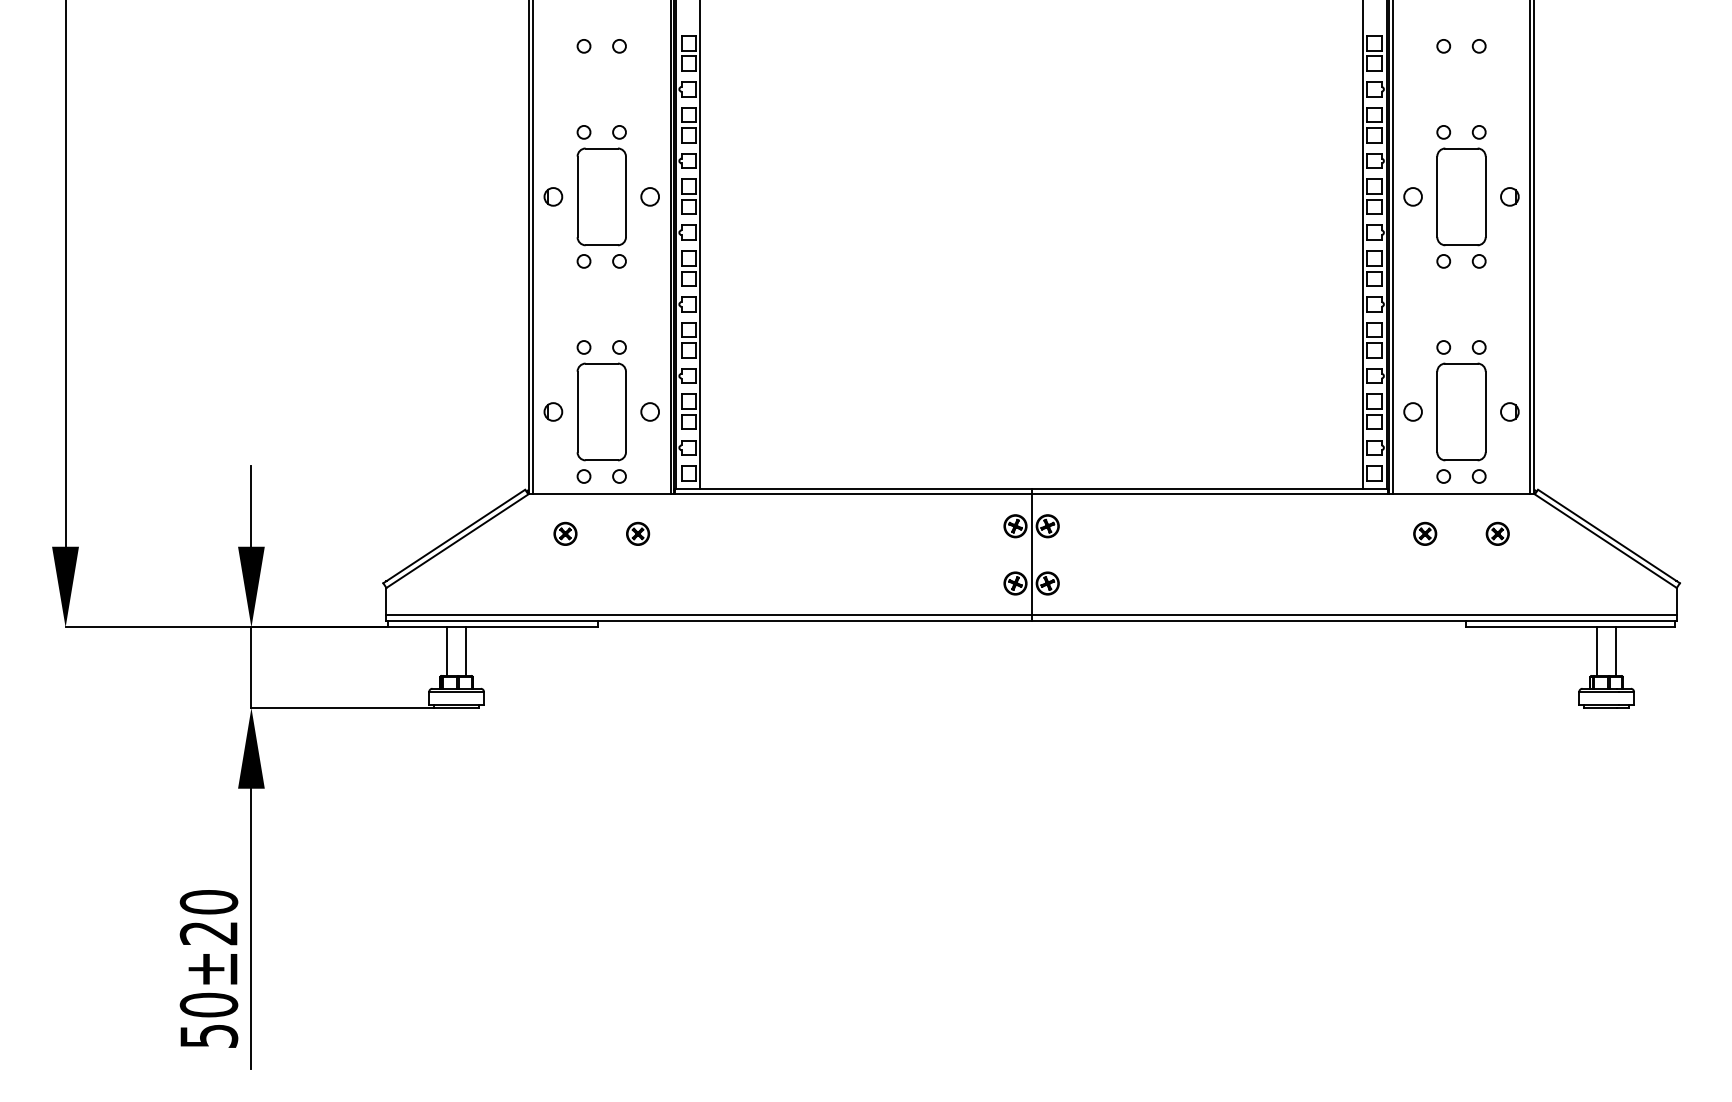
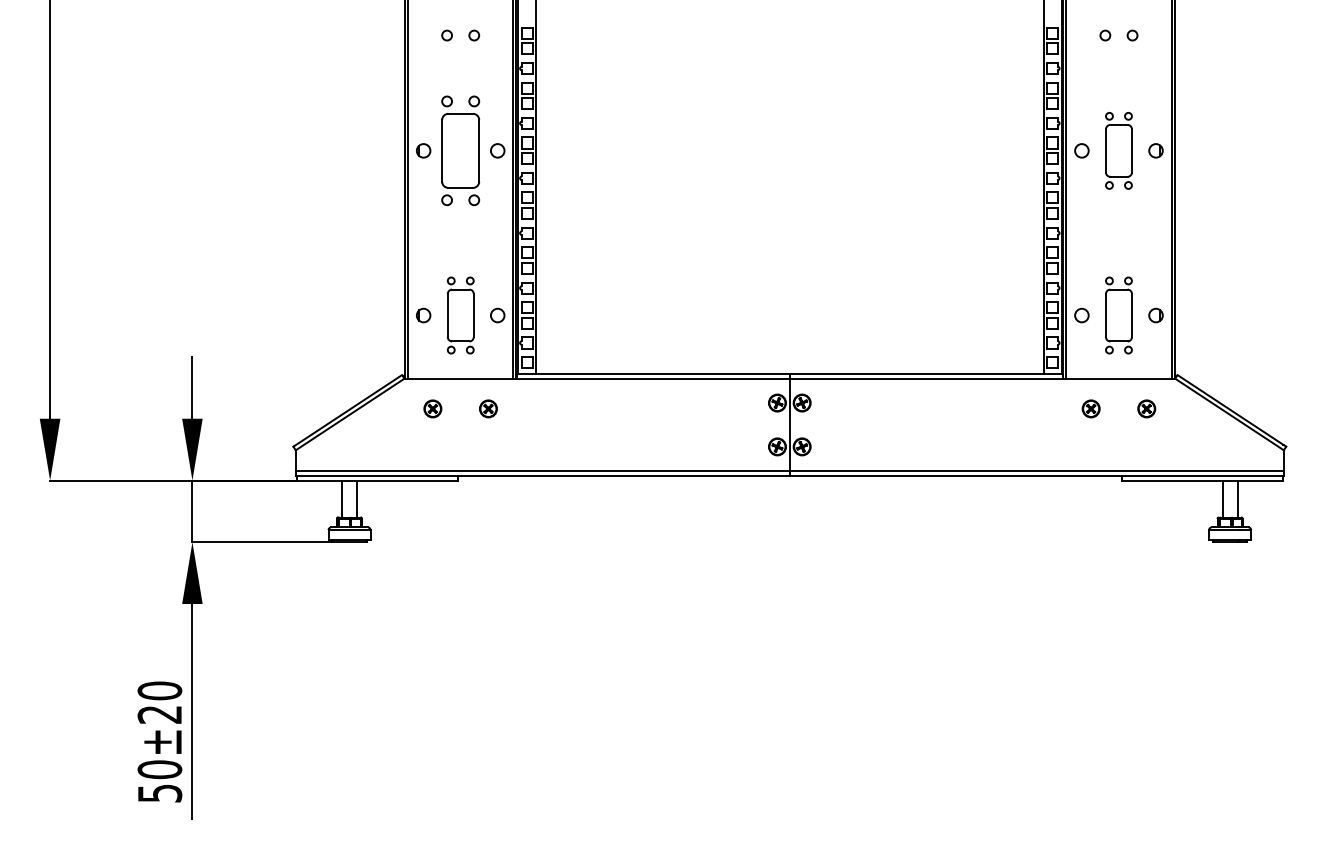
part: (1460, 196) -> (1118, 150), size x0.7
part: (601, 411) -> (460, 315), size x0.7
part: (1460, 411) -> (1118, 315), size x0.7

